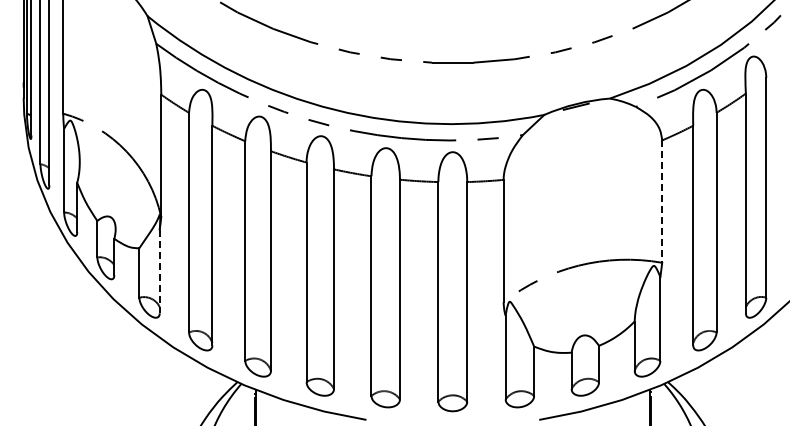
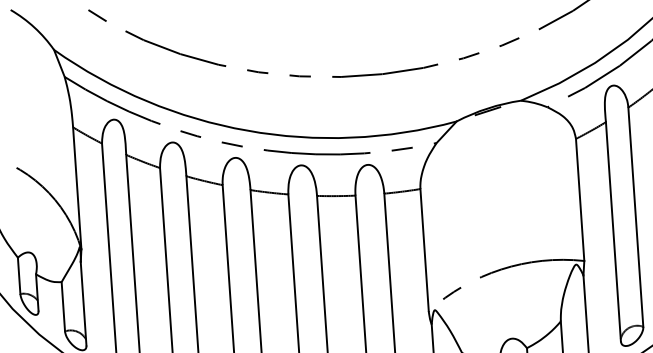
line: (662, 202) -> (580, 200), dashed -> solid
line: (159, 271) -> (83, 303), dashed -> solid

